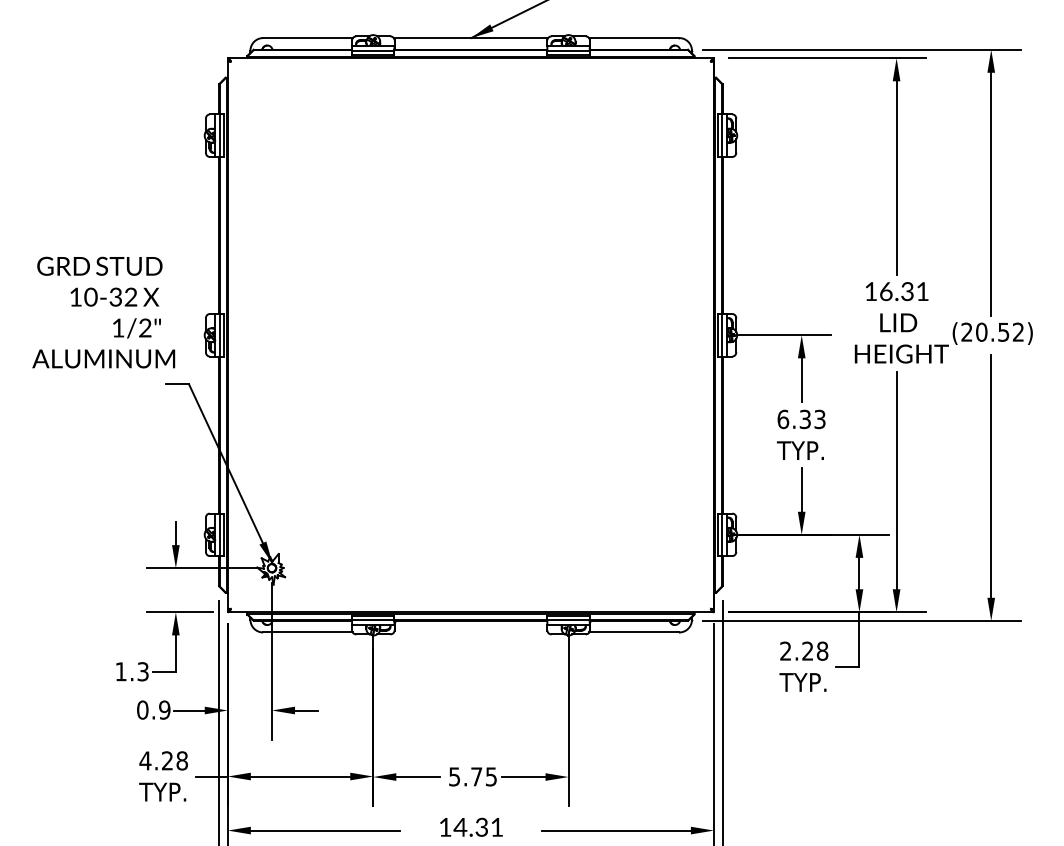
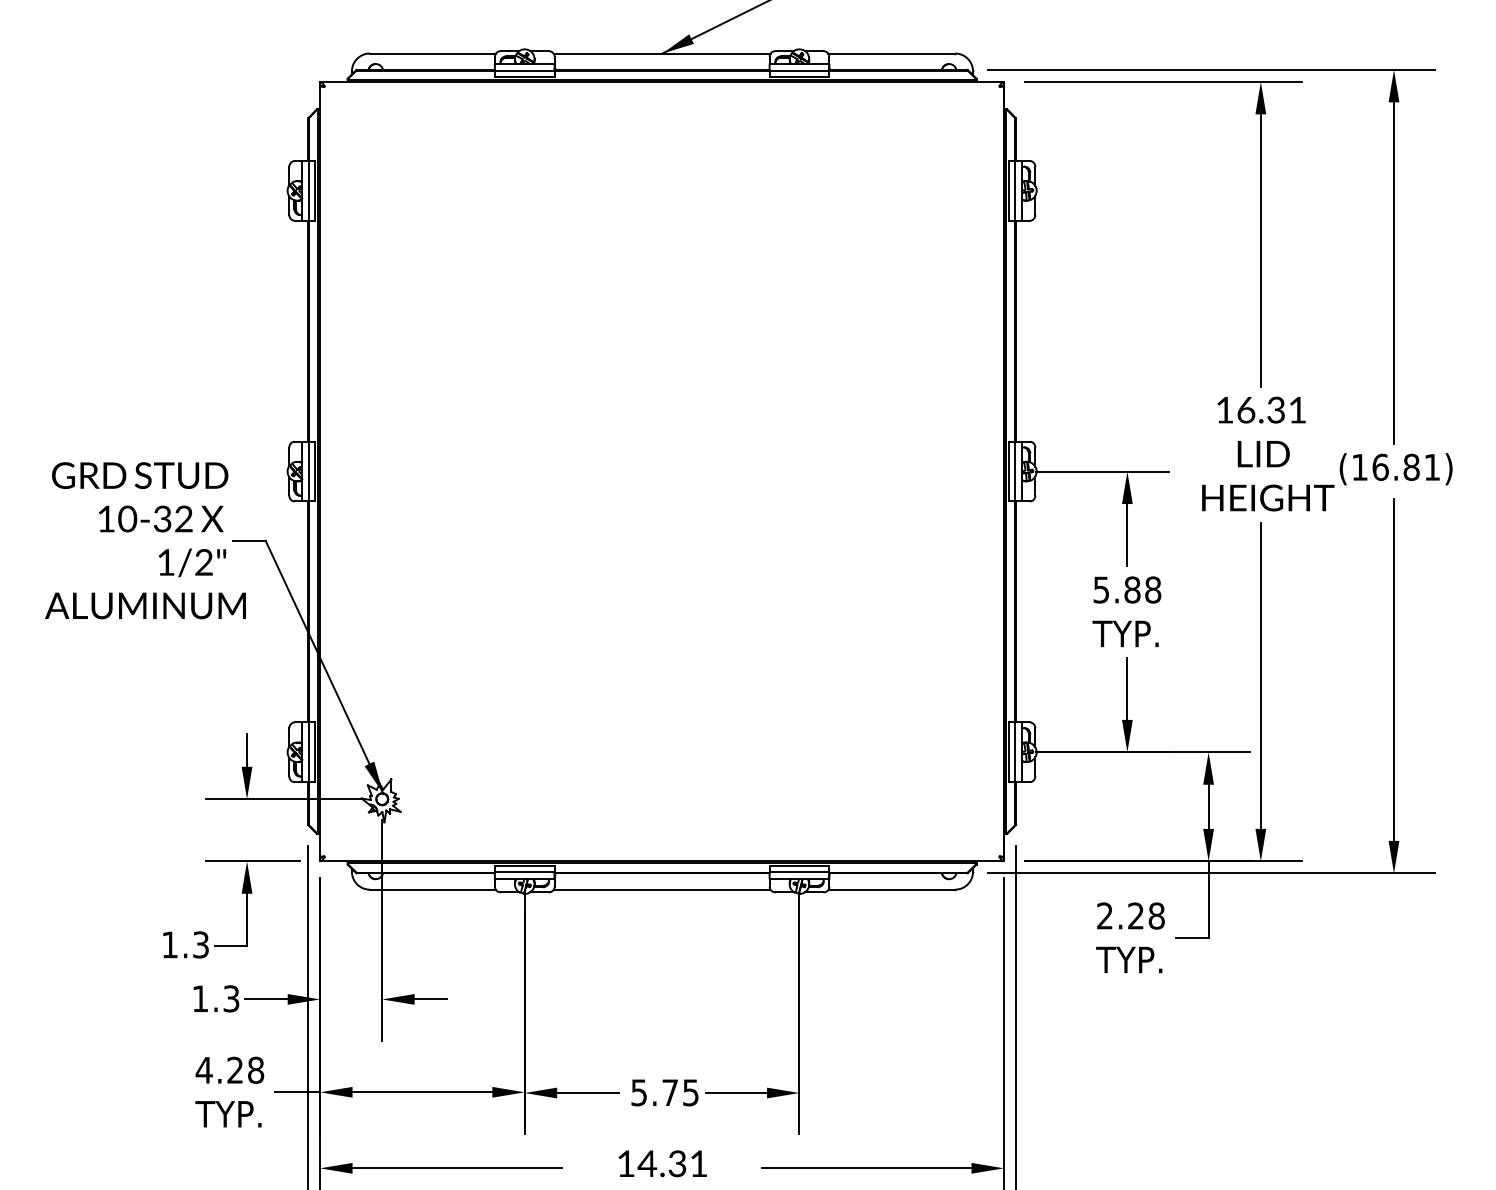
text: (103, 312) -> (145, 540), moved
text: (992, 331) -> (1395, 466), (20.52) -> (16.81)
text: (801, 419) -> (1127, 589), 6.33 -> 5.88
line: (470, 632) -> (661, 889), added
text: (153, 709) -> (215, 998), 0.9 -> 1.3

